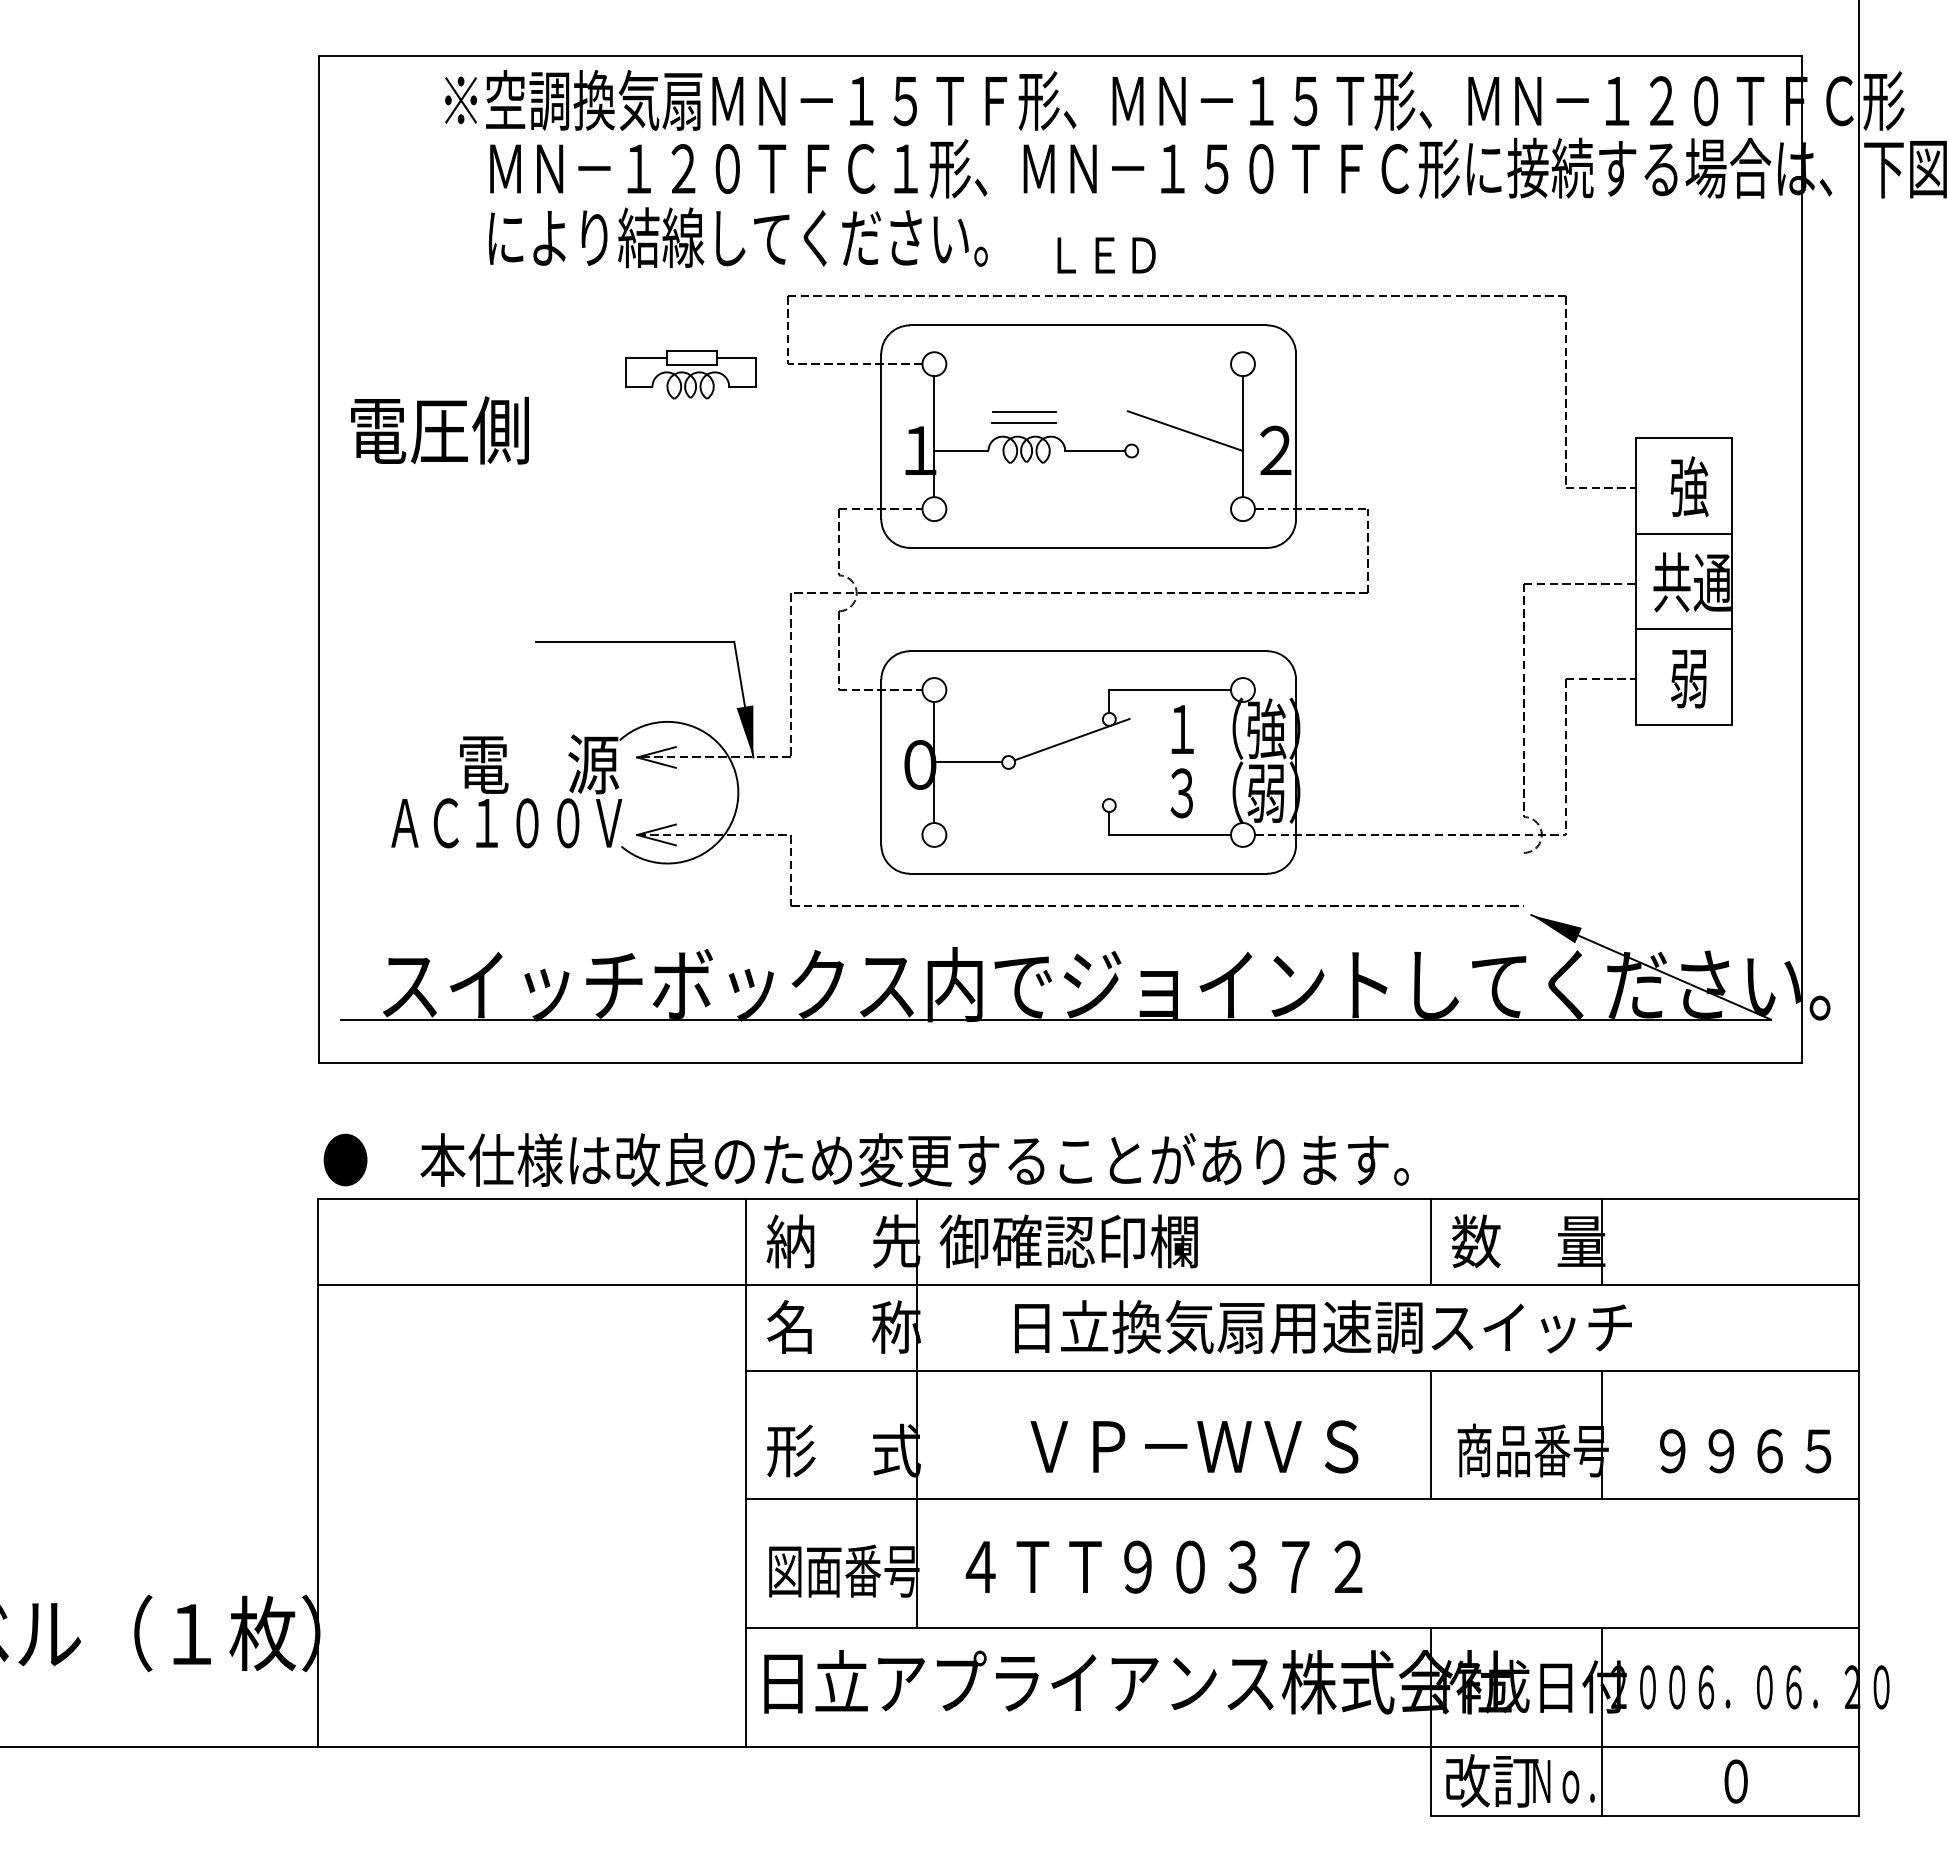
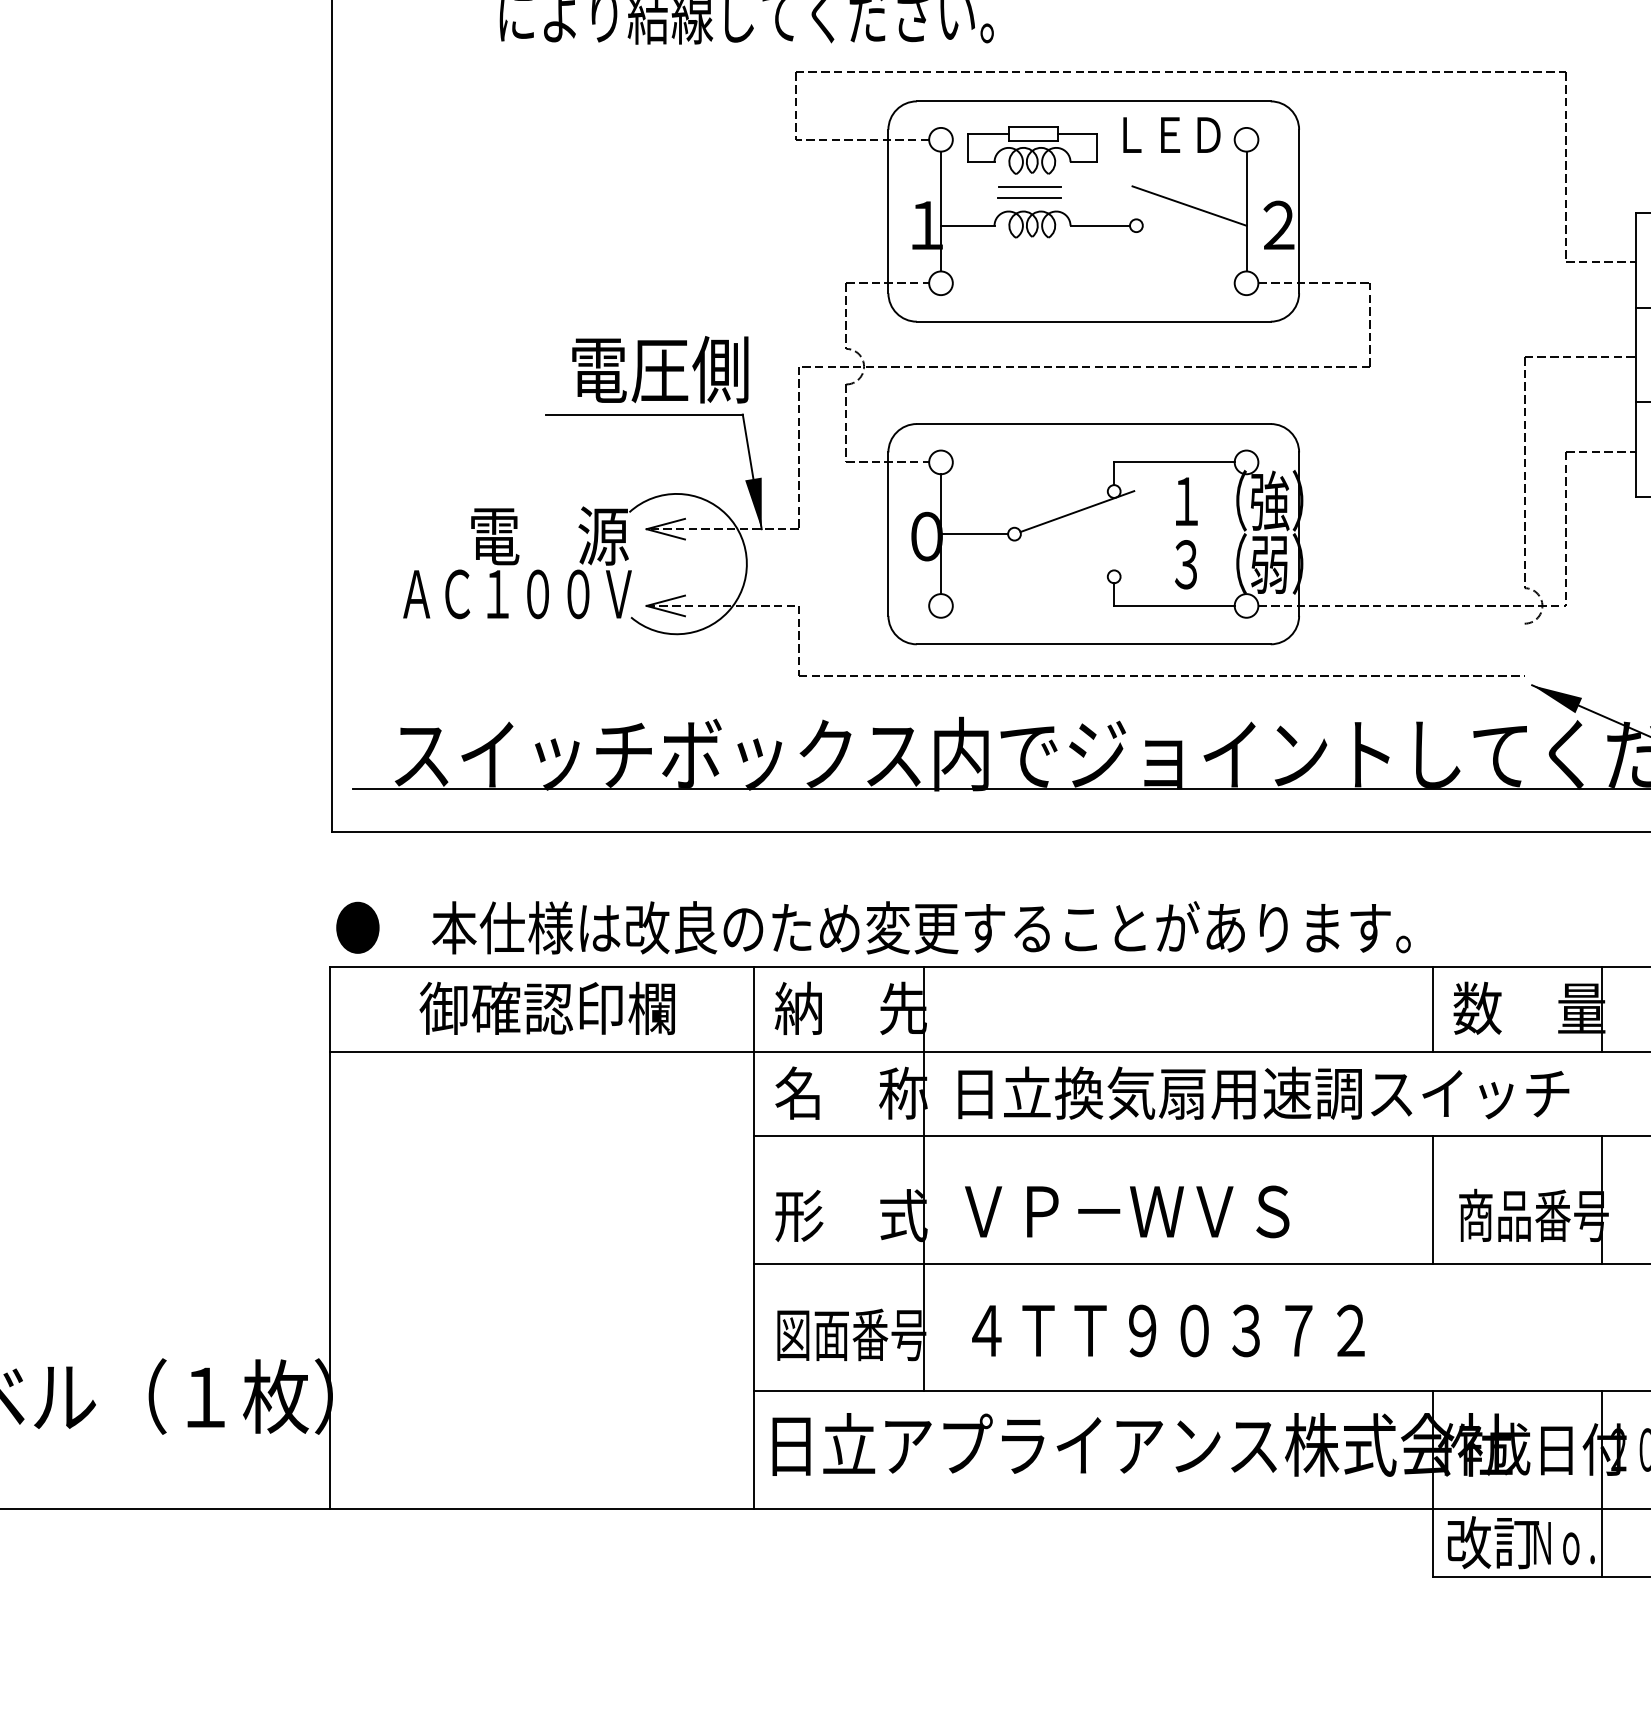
text: (1106, 255) -> (1171, 135), moved
part: (690, 374) -> (1032, 149), moved
text: (439, 430) -> (659, 369), moved
text: (1068, 1241) -> (546, 1008), moved
text: (1323, 1327) -> (1263, 1093), moved
text: (1194, 1446) -> (1127, 1211), moved

